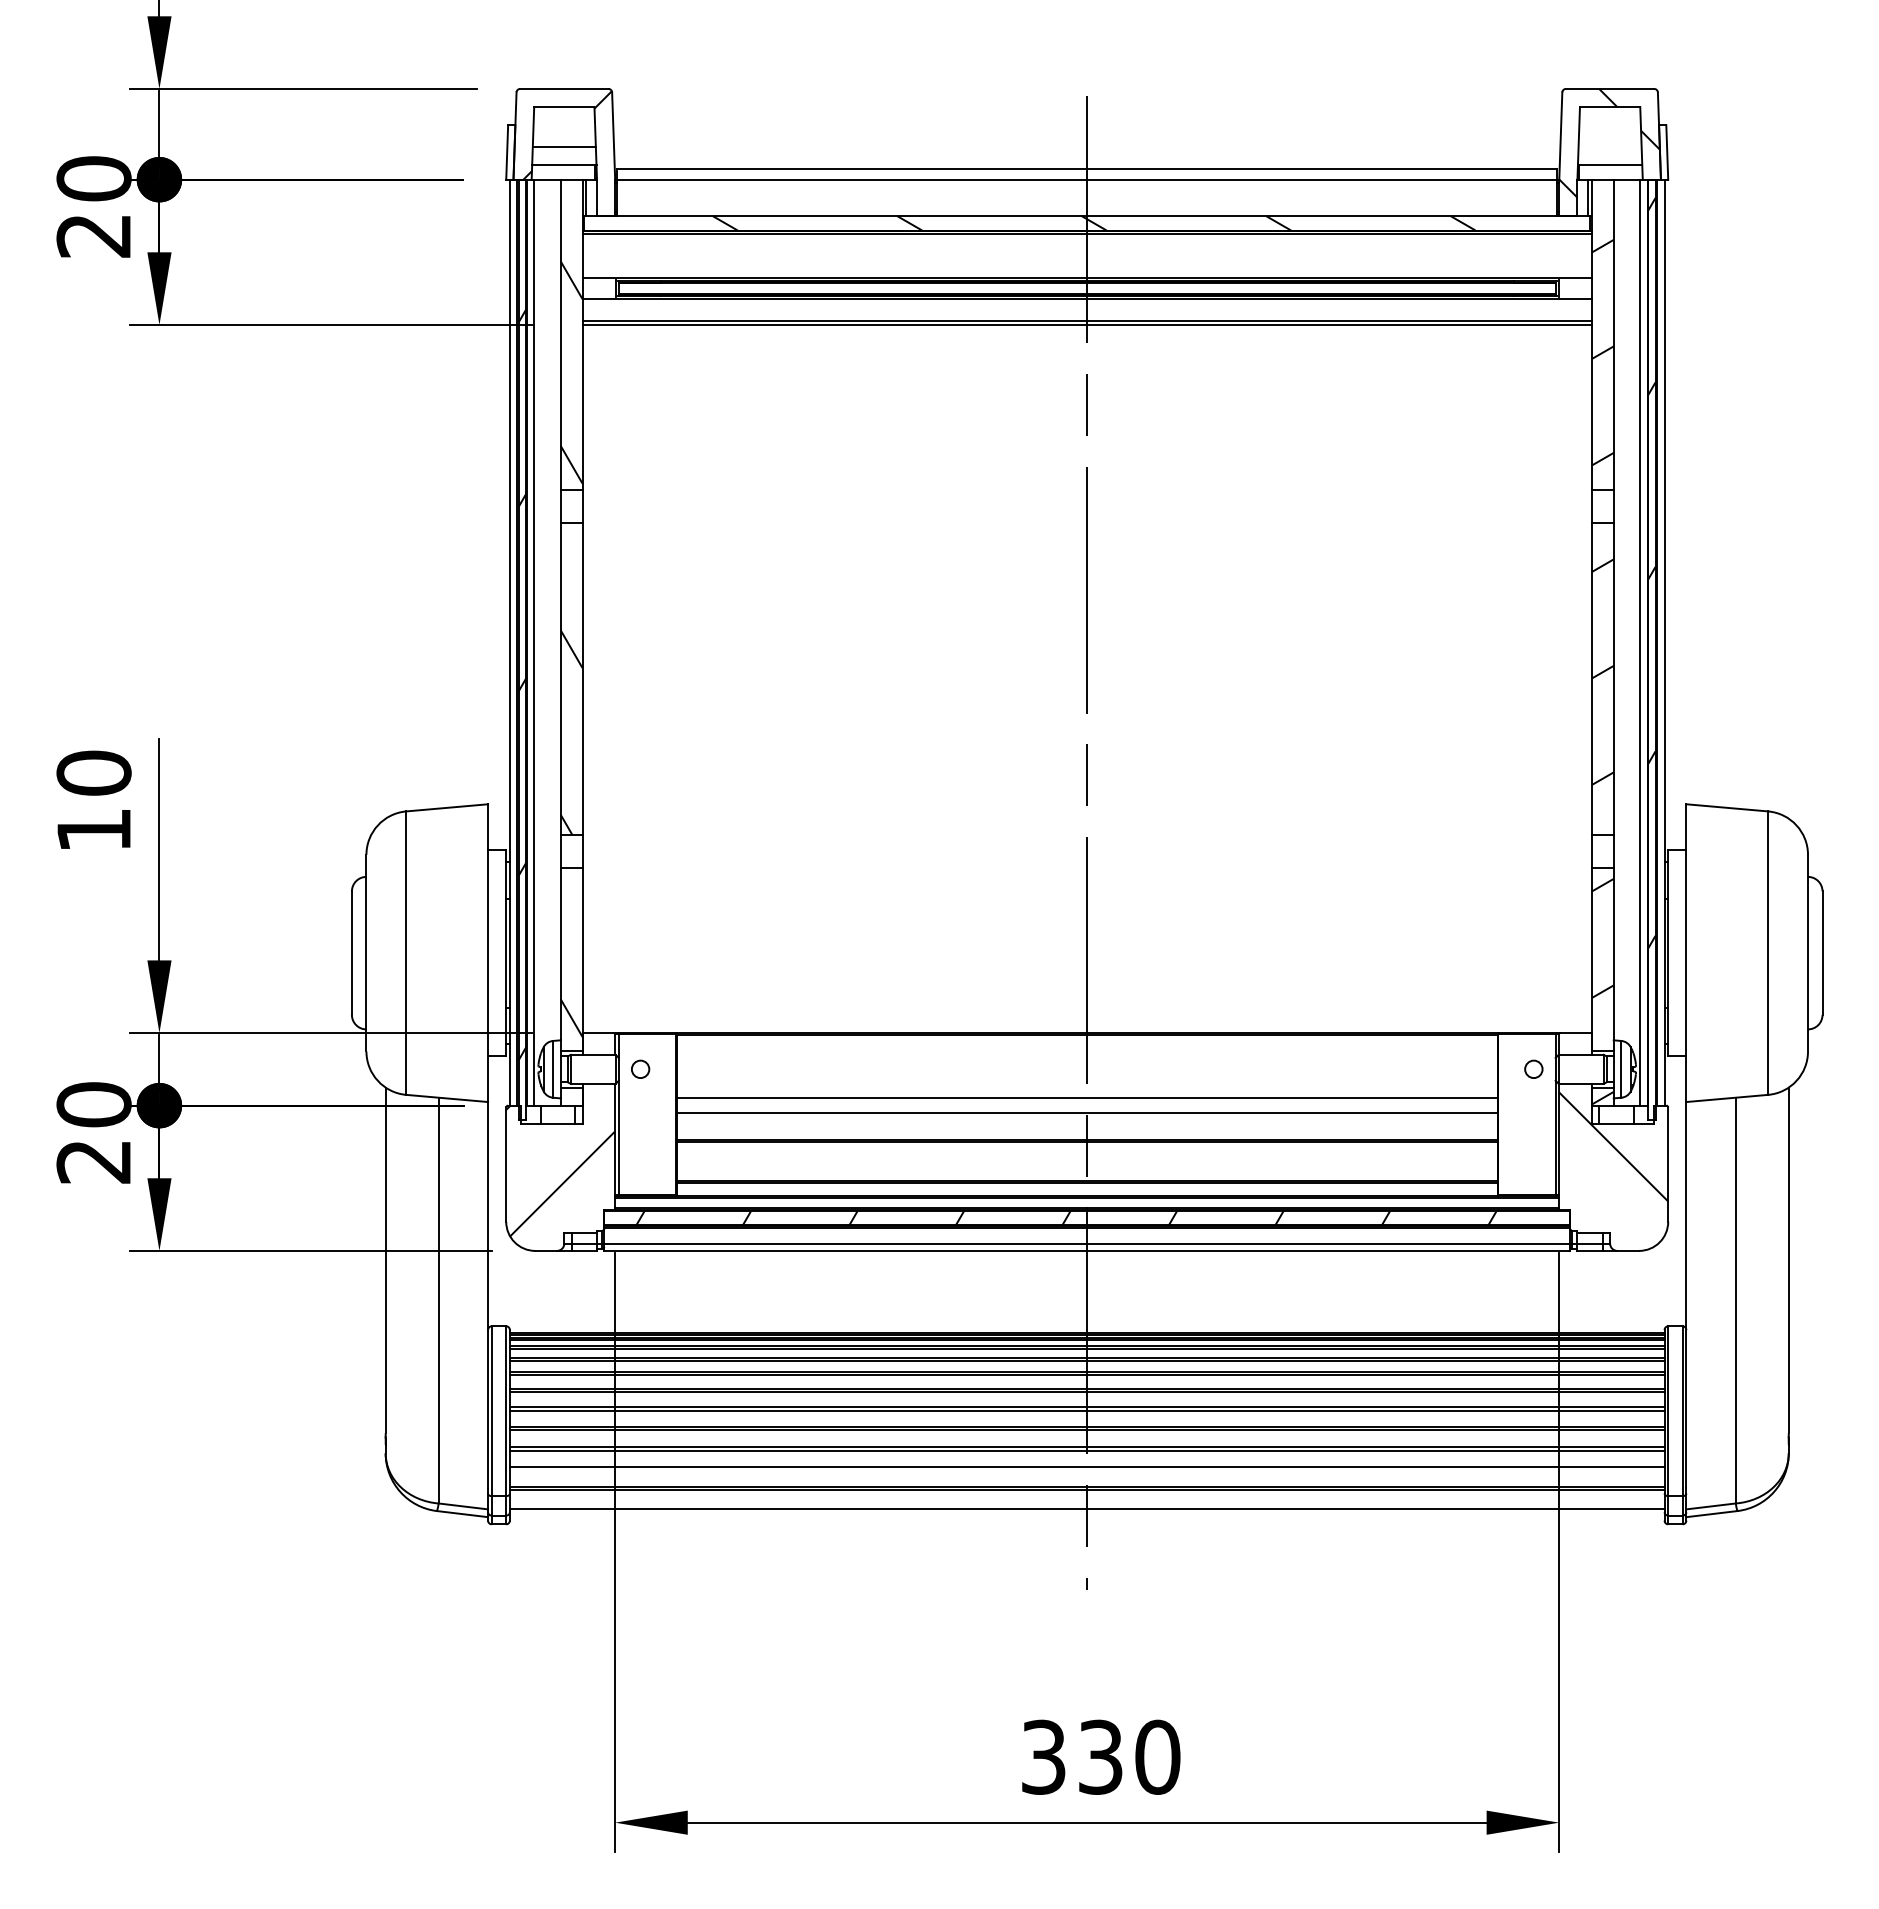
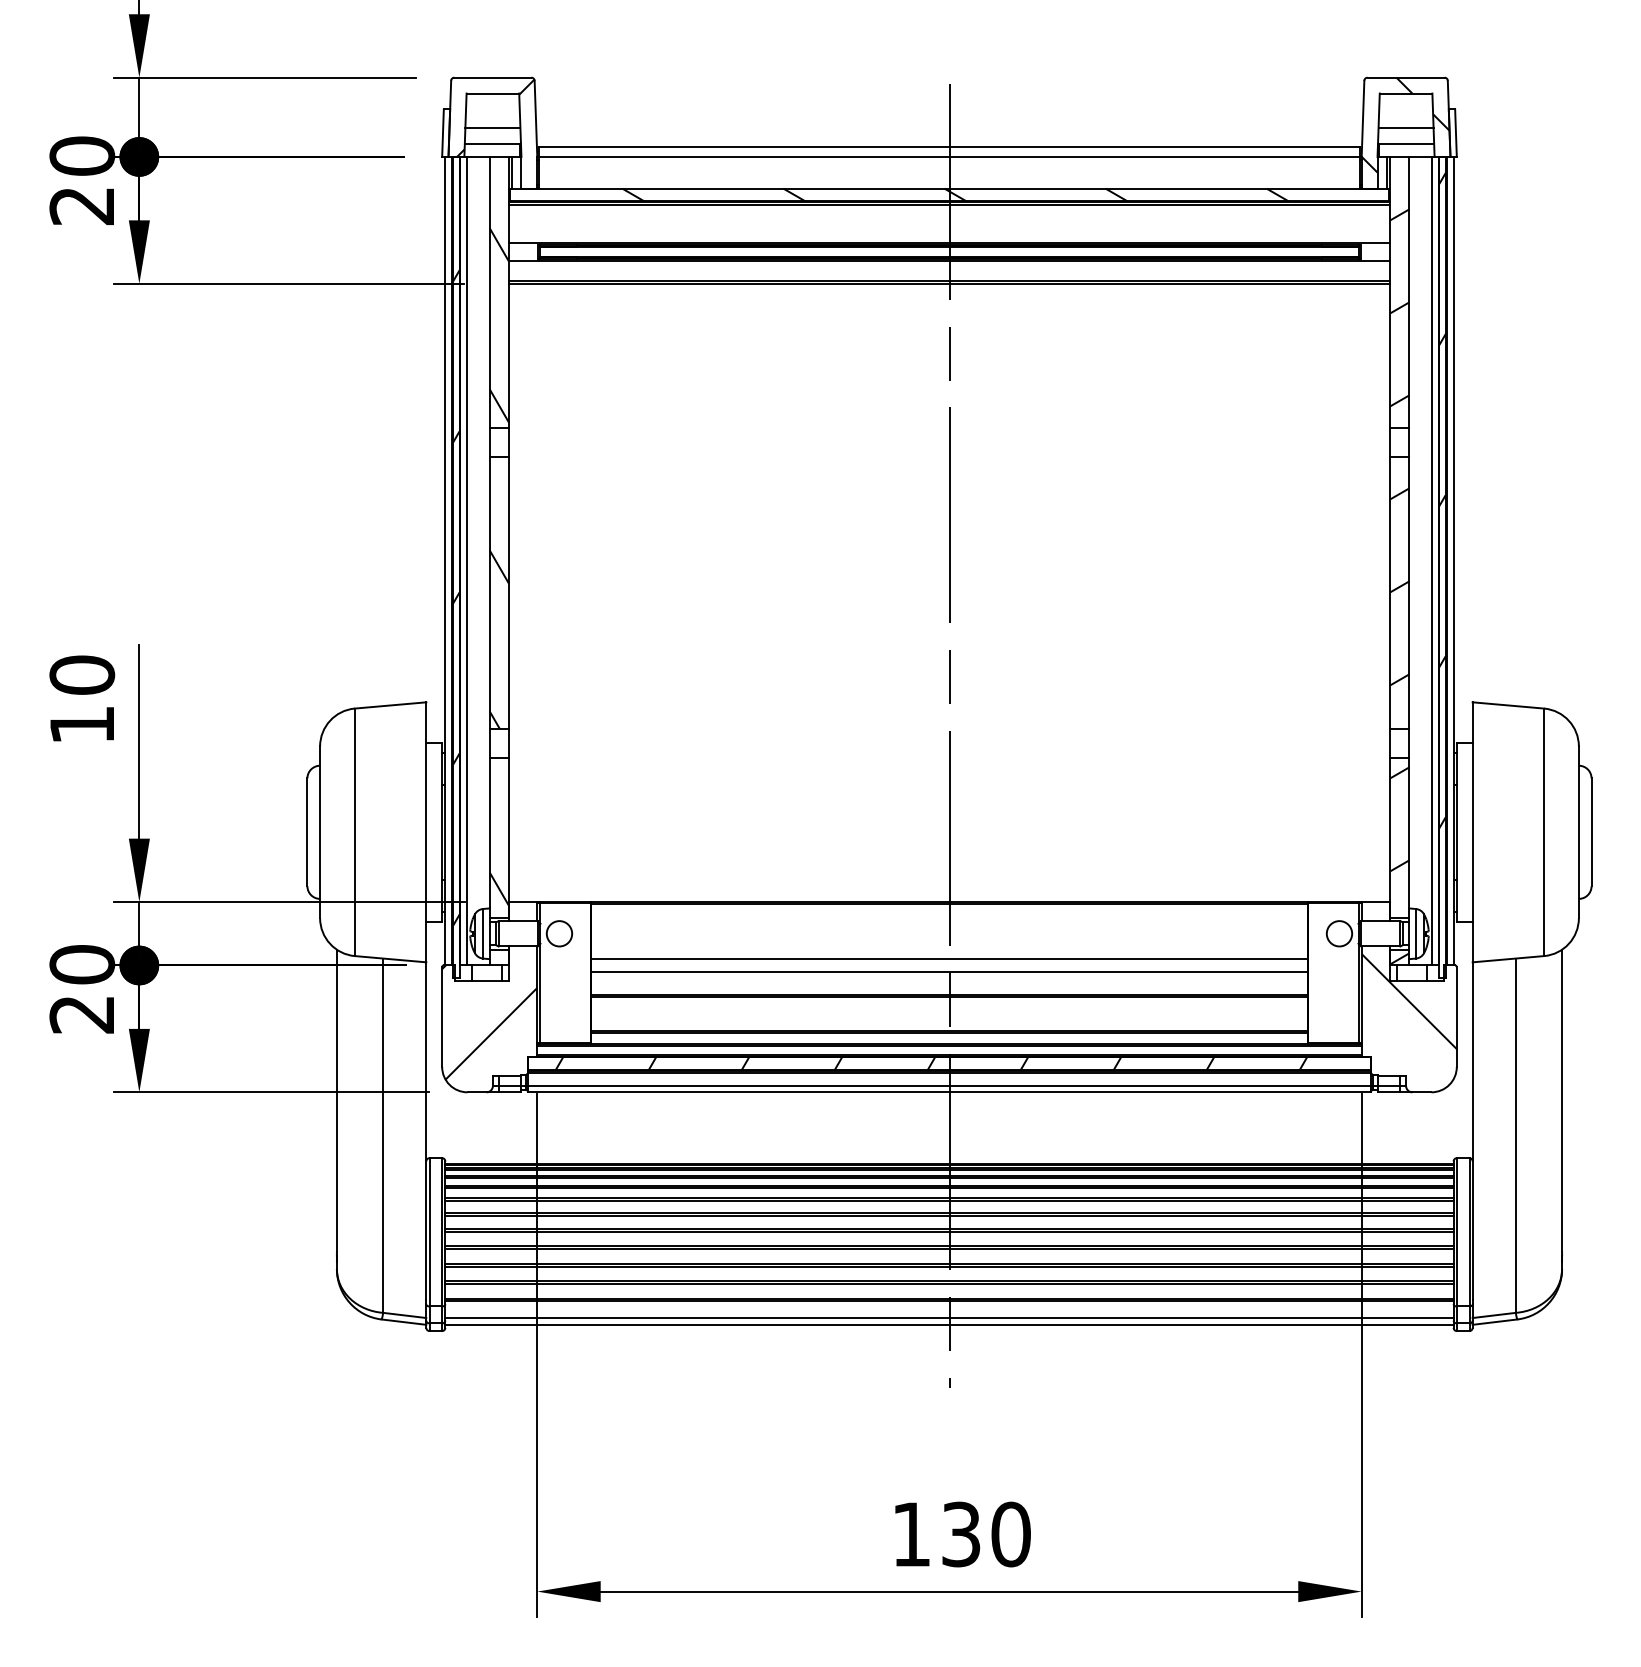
line: (1609, 147) -> (1405, 128), added
circle: (640, 1068) -> (559, 933), size x1.67
circle: (1533, 1068) -> (1339, 933), size x1.67
line: (1086, 1470) -> (948, 1284), added
line: (1086, 1517) -> (948, 1325), added
text: (1043, 1756) -> (911, 1533), 330 -> 130

